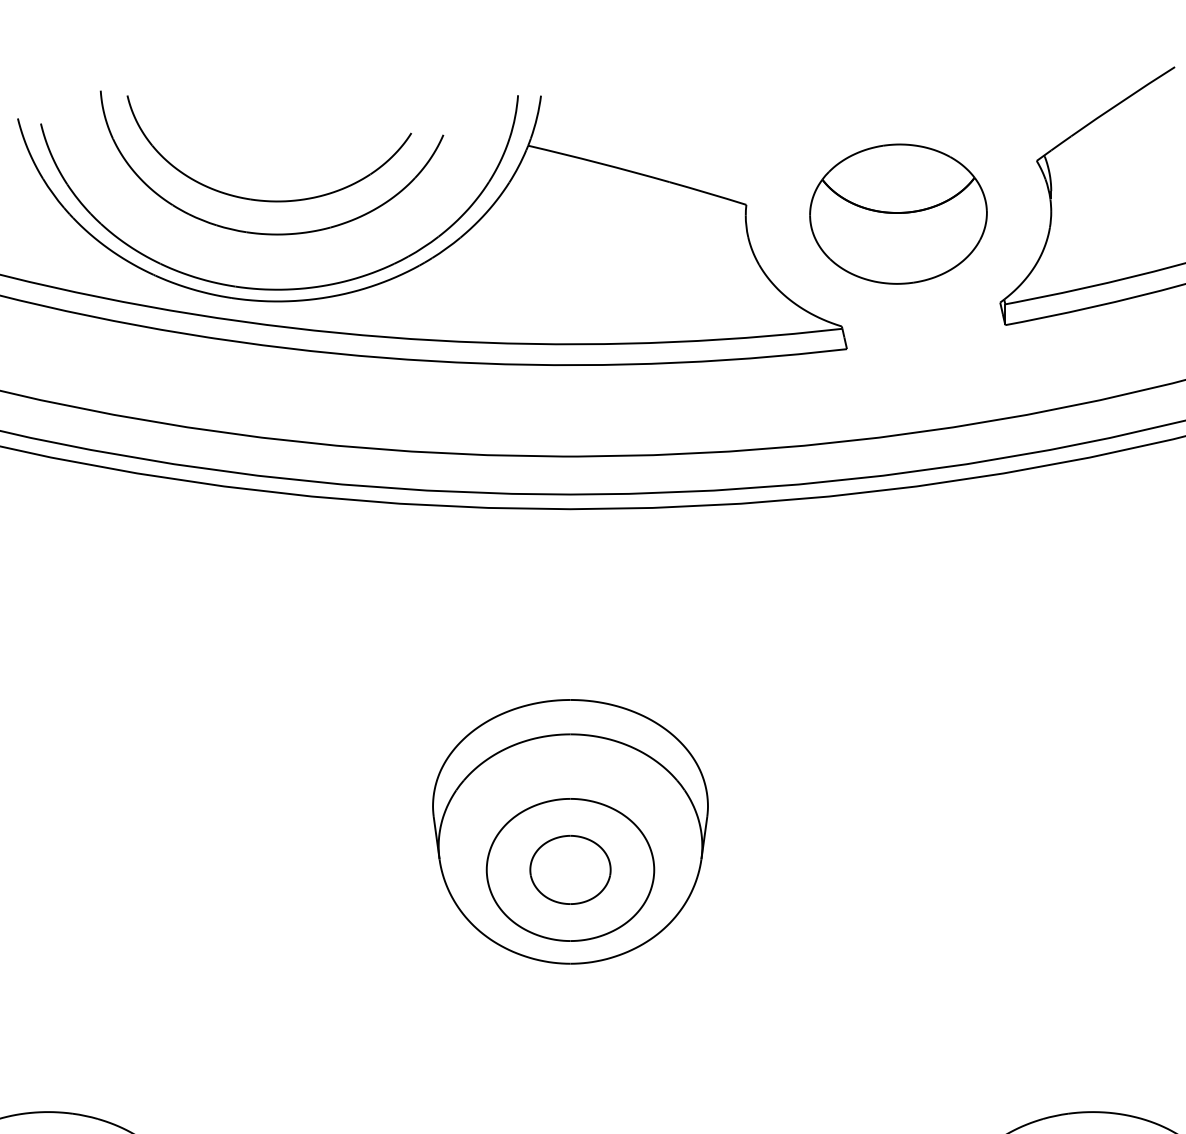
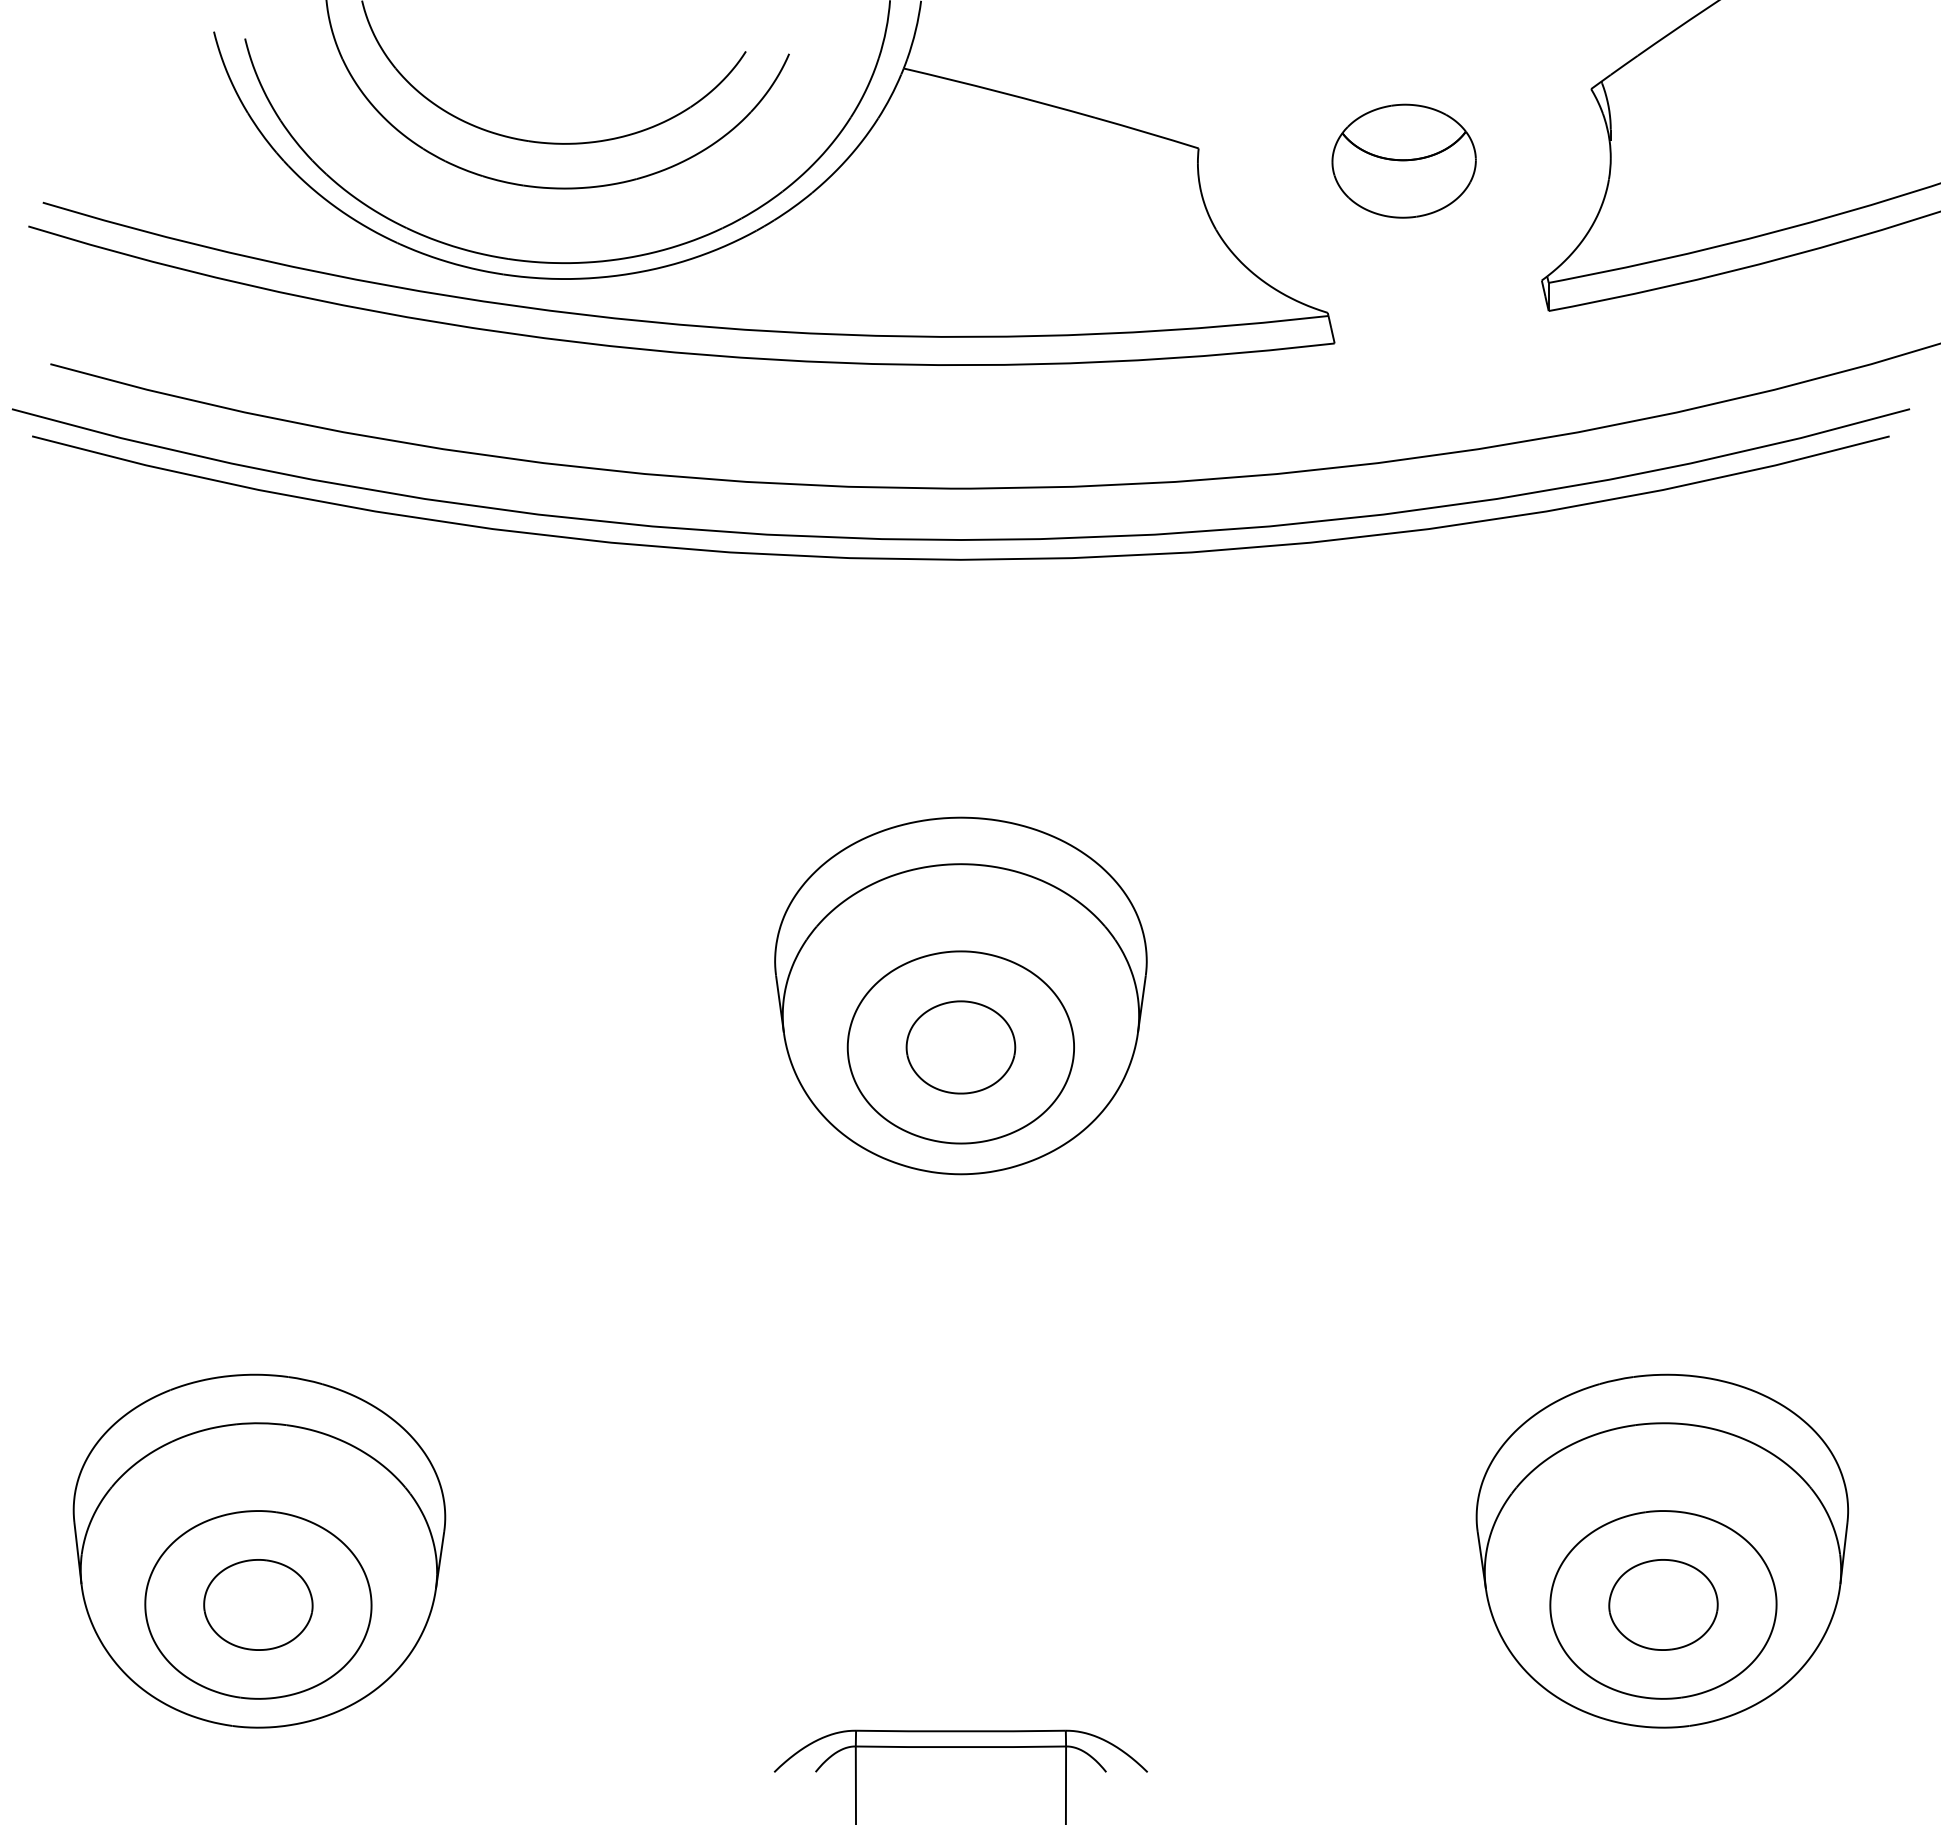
part: (897, 214) -> (1403, 161), size x0.6

